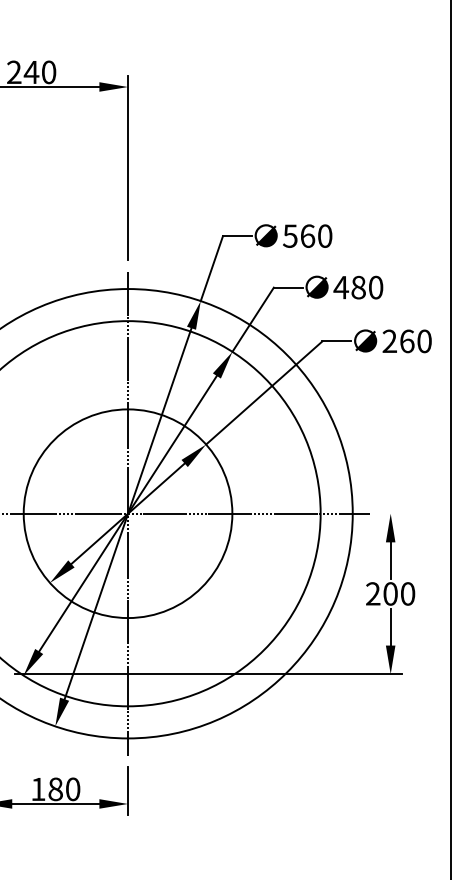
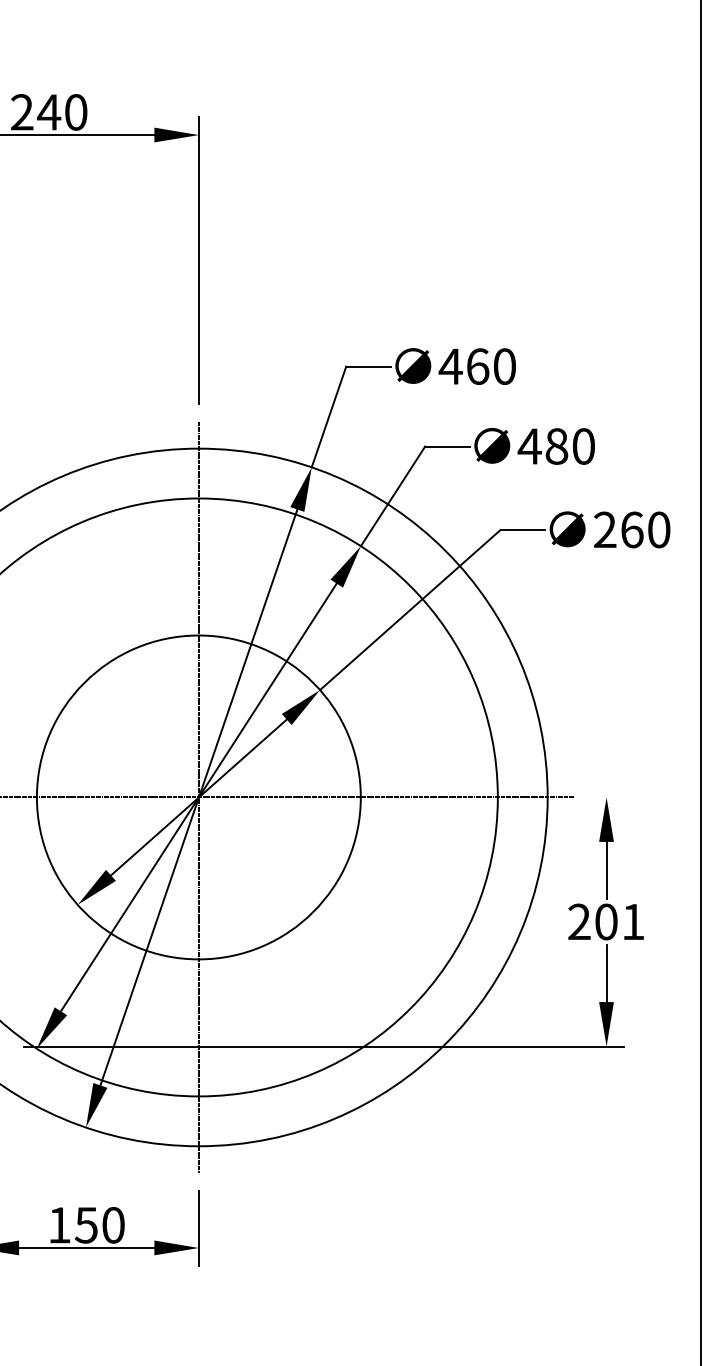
text: (290, 235) -> (451, 365), 560 -> 460
text: (408, 593) -> (634, 921), 200 -> 201
text: (55, 789) -> (86, 1225), 180 -> 150

